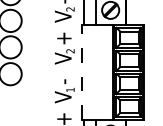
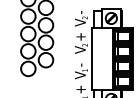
line: (81, 71) -> (92, 58), dashed -> solid

